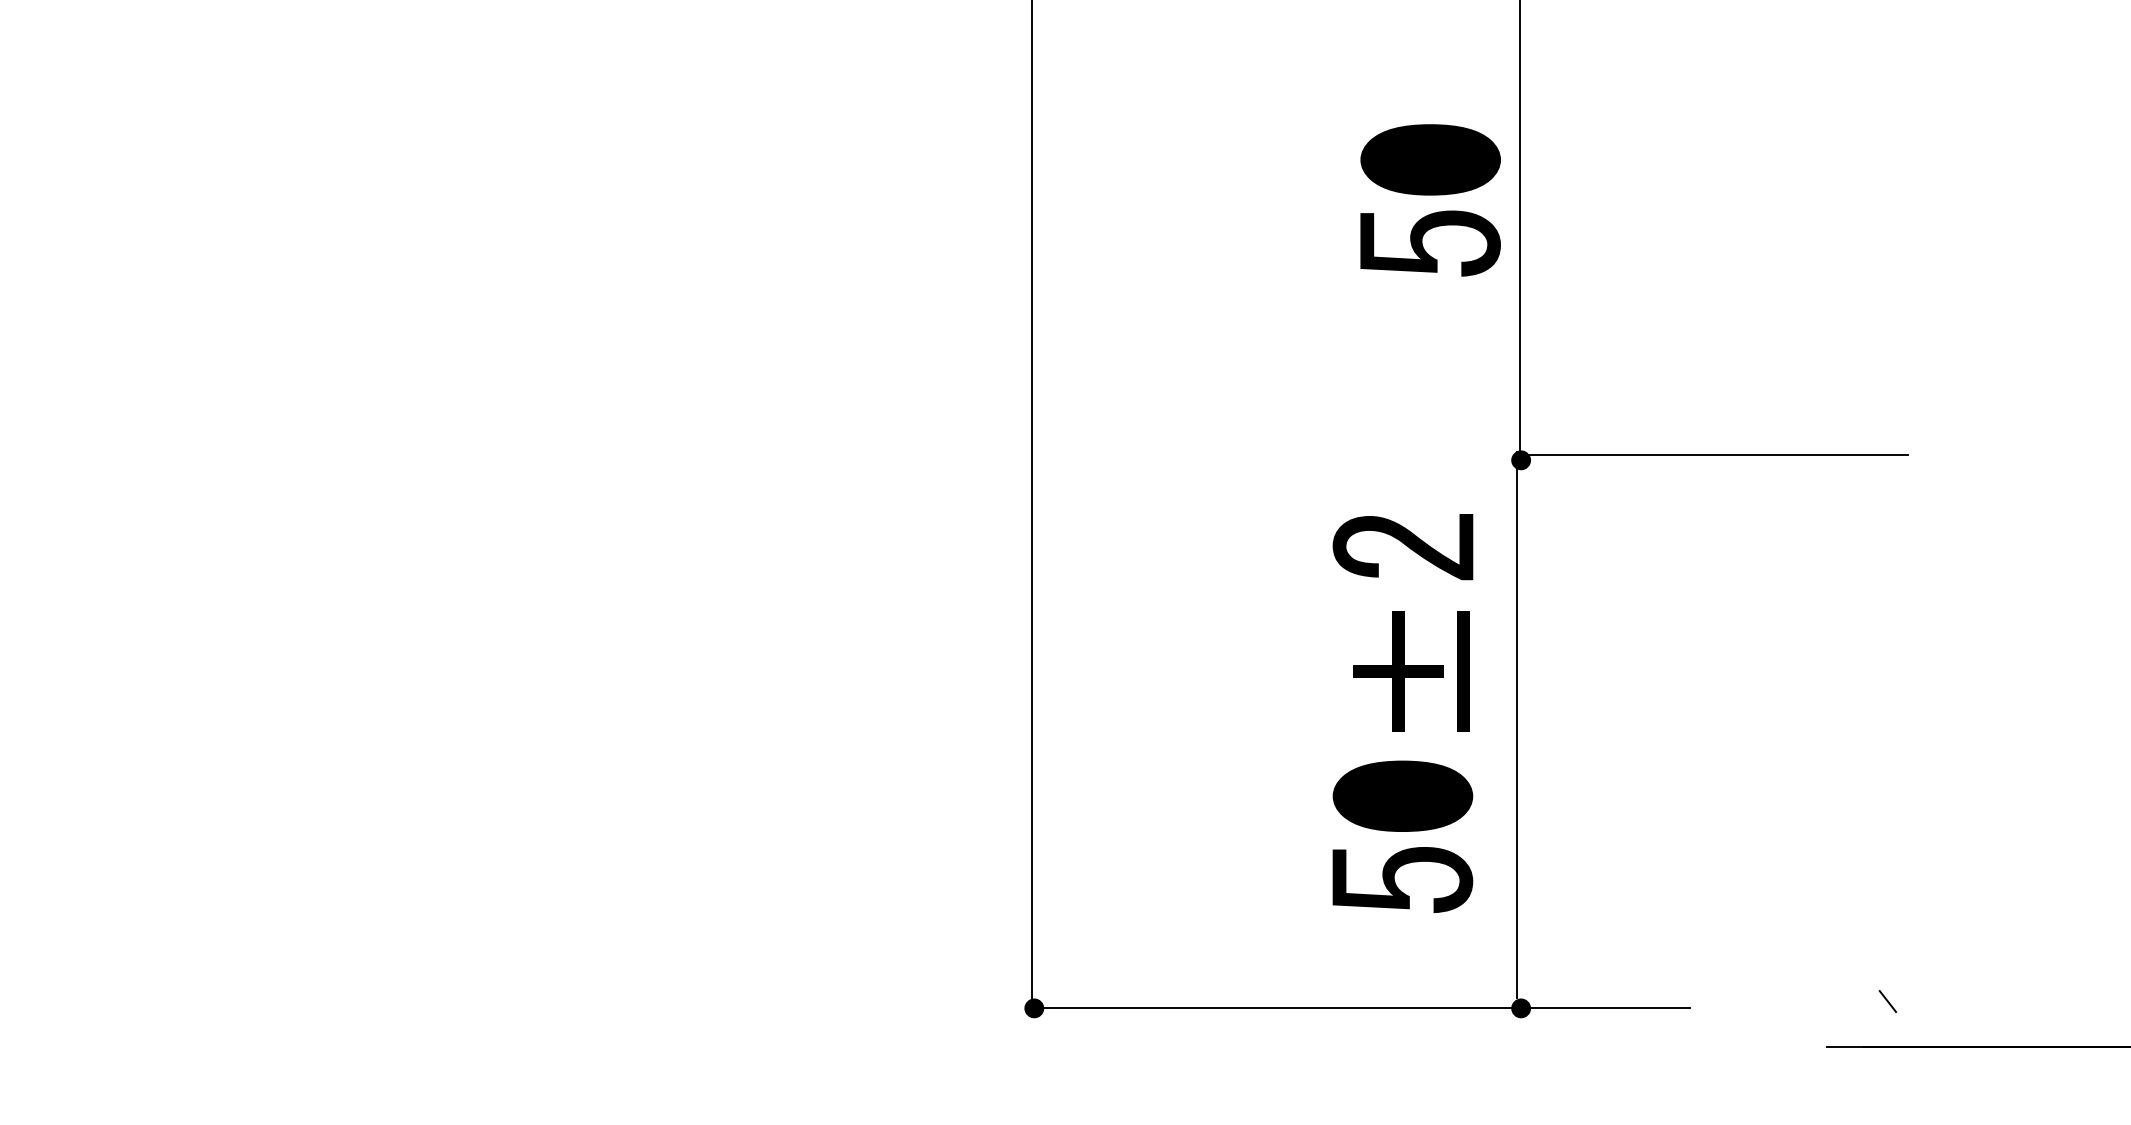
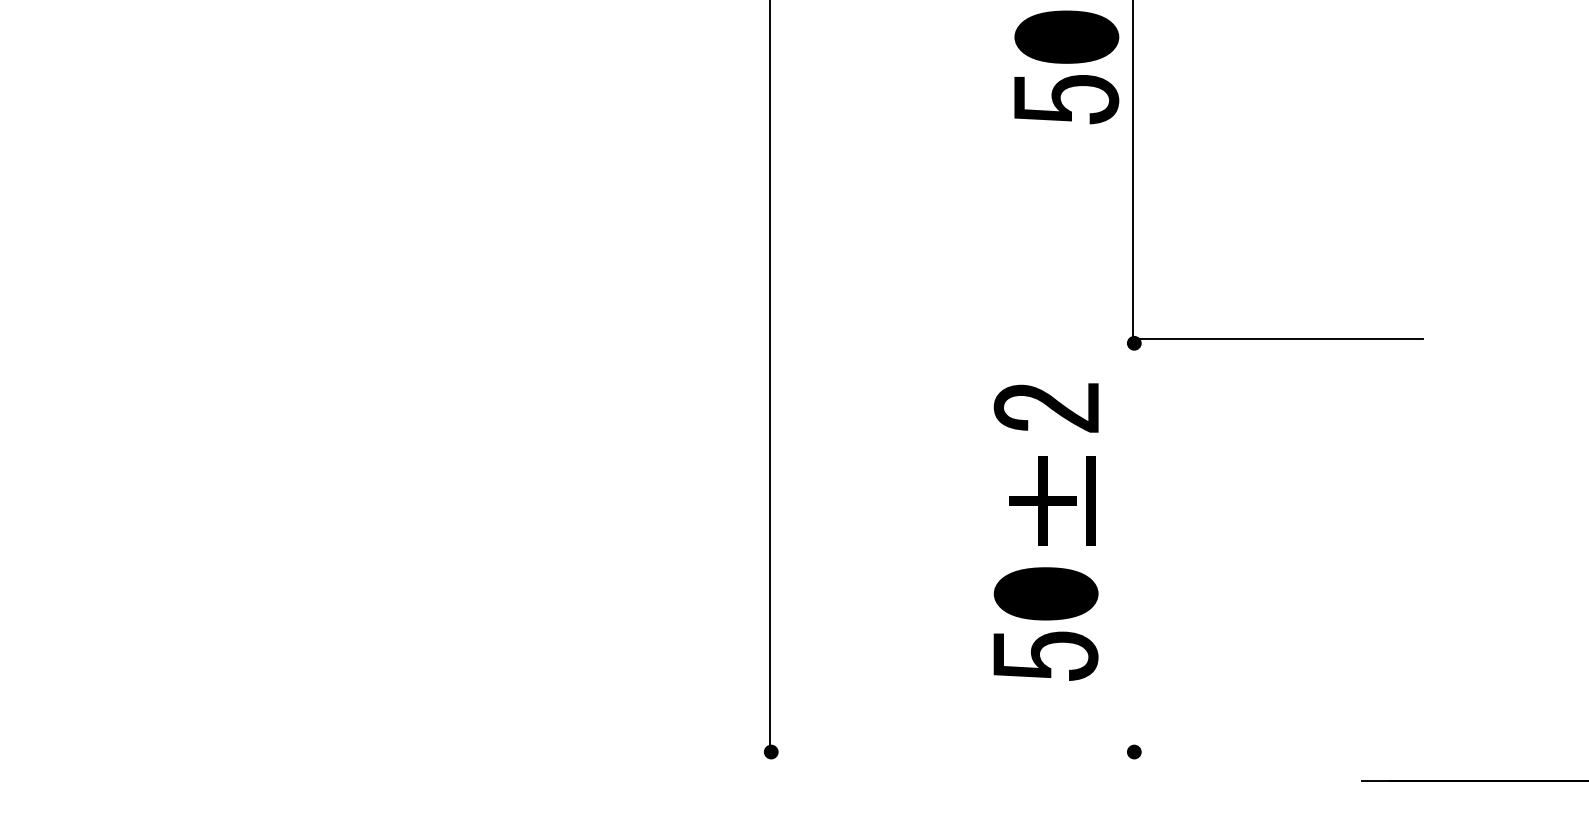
part: (1430, 200) -> (1066, 67), moved
line: (1517, 724) -> (1131, 540), removed
line: (1887, 1001) -> (1407, 746), removed
line: (1360, 1007) -> (1014, 751), removed

